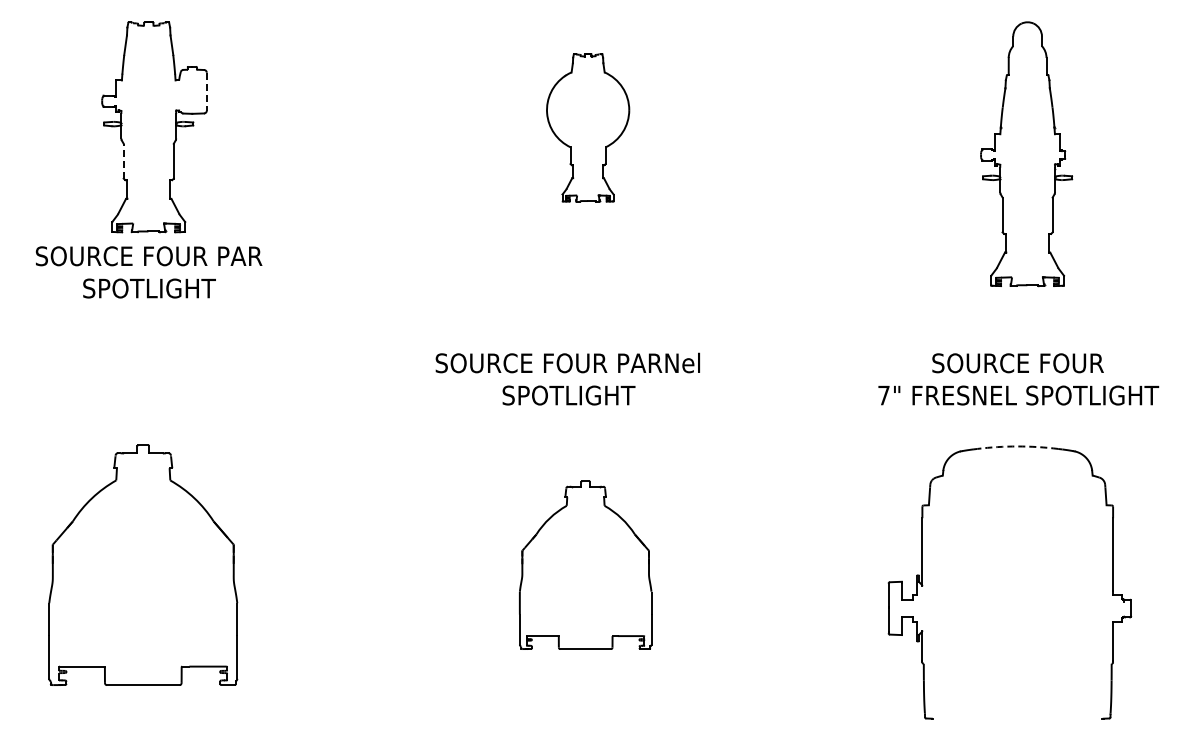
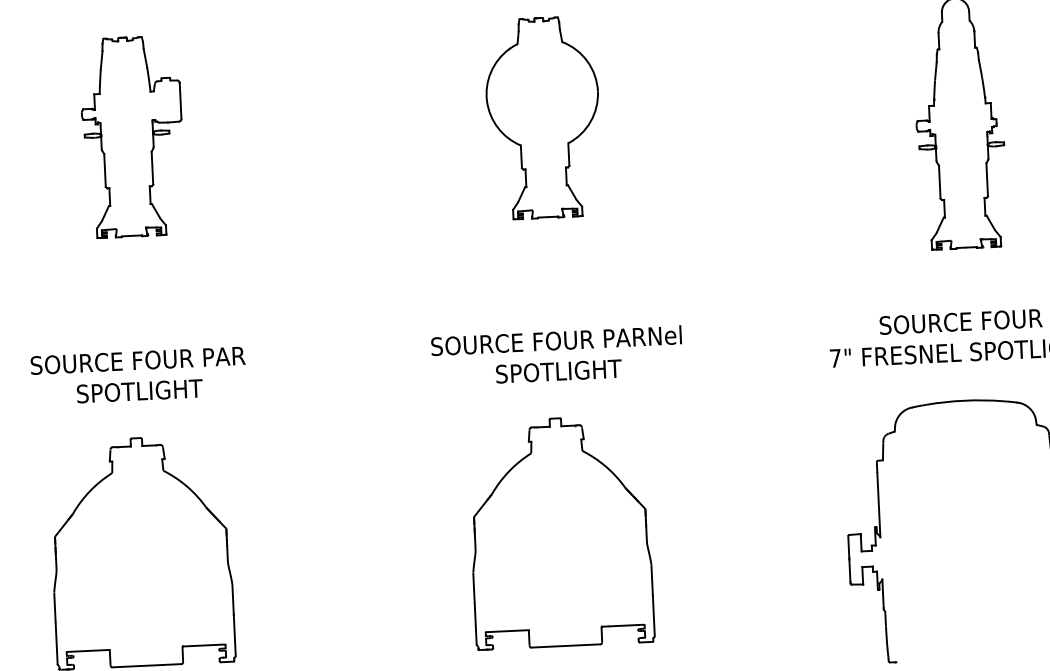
line: (206, 91) -> (180, 100), dashed -> solid
part: (587, 127) -> (542, 117), size x1.43
line: (123, 160) -> (104, 169), dashed -> solid
text: (148, 272) -> (138, 376), moved
text: (567, 378) -> (556, 355), moved
arc: (1017, 446) -> (964, 400), dashed -> solid
part: (585, 564) -> (560, 531), size x1.43

